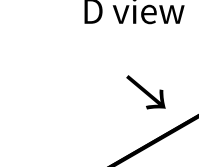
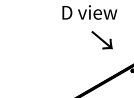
text: (144, 92) -> (101, 40), moved

